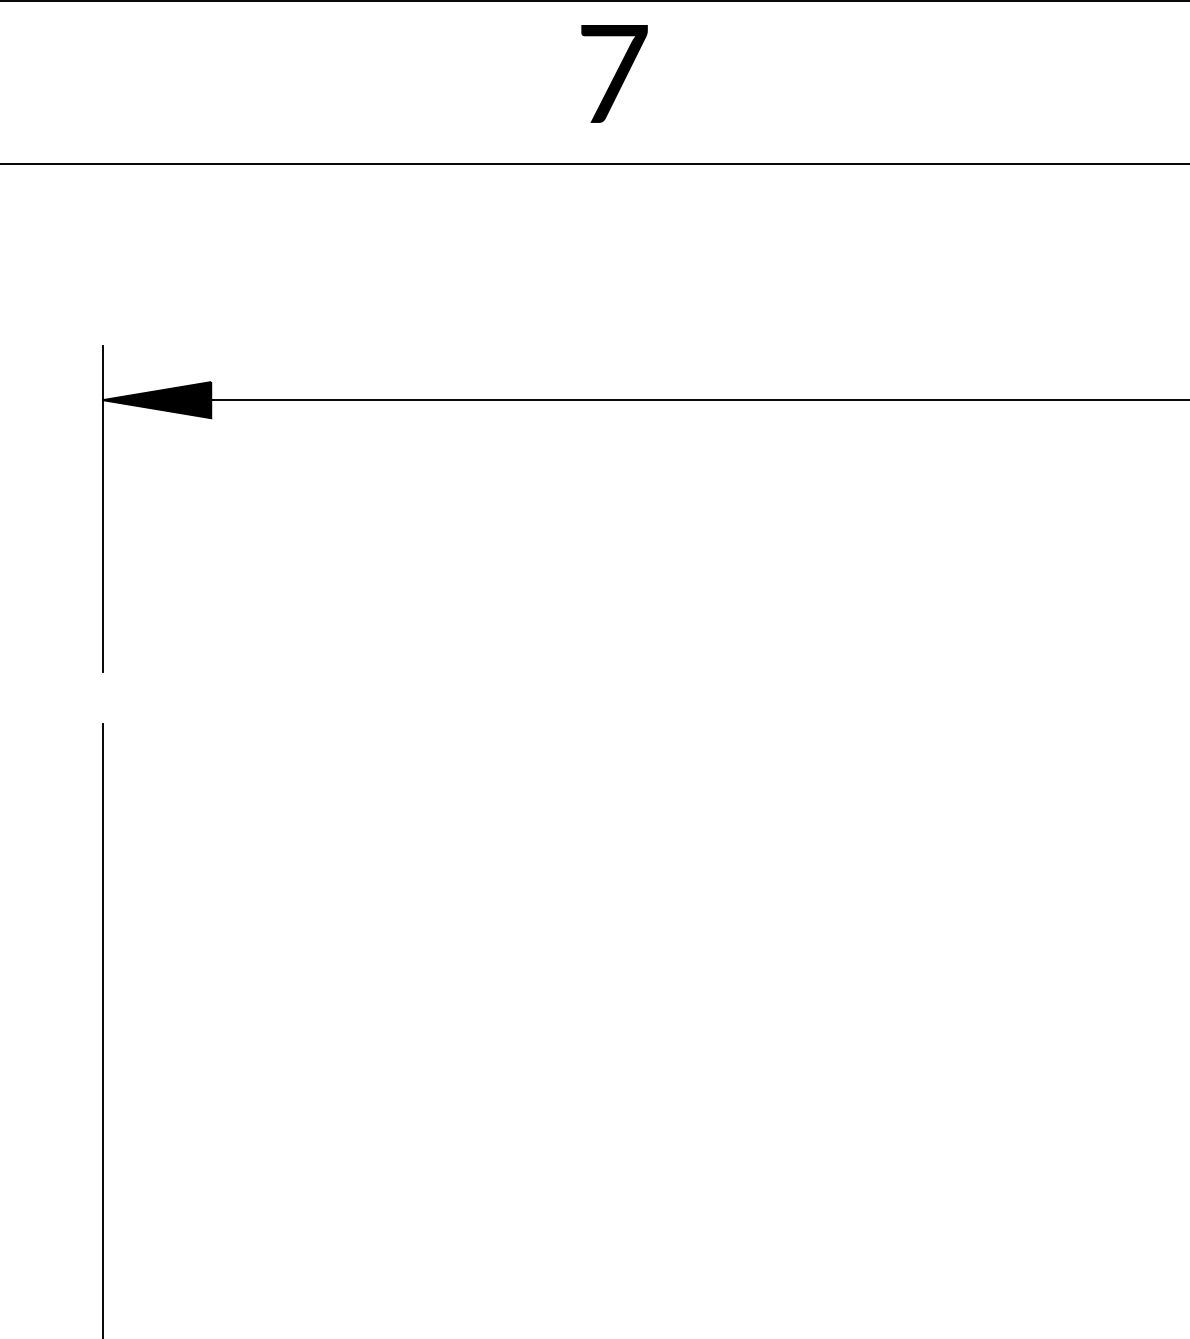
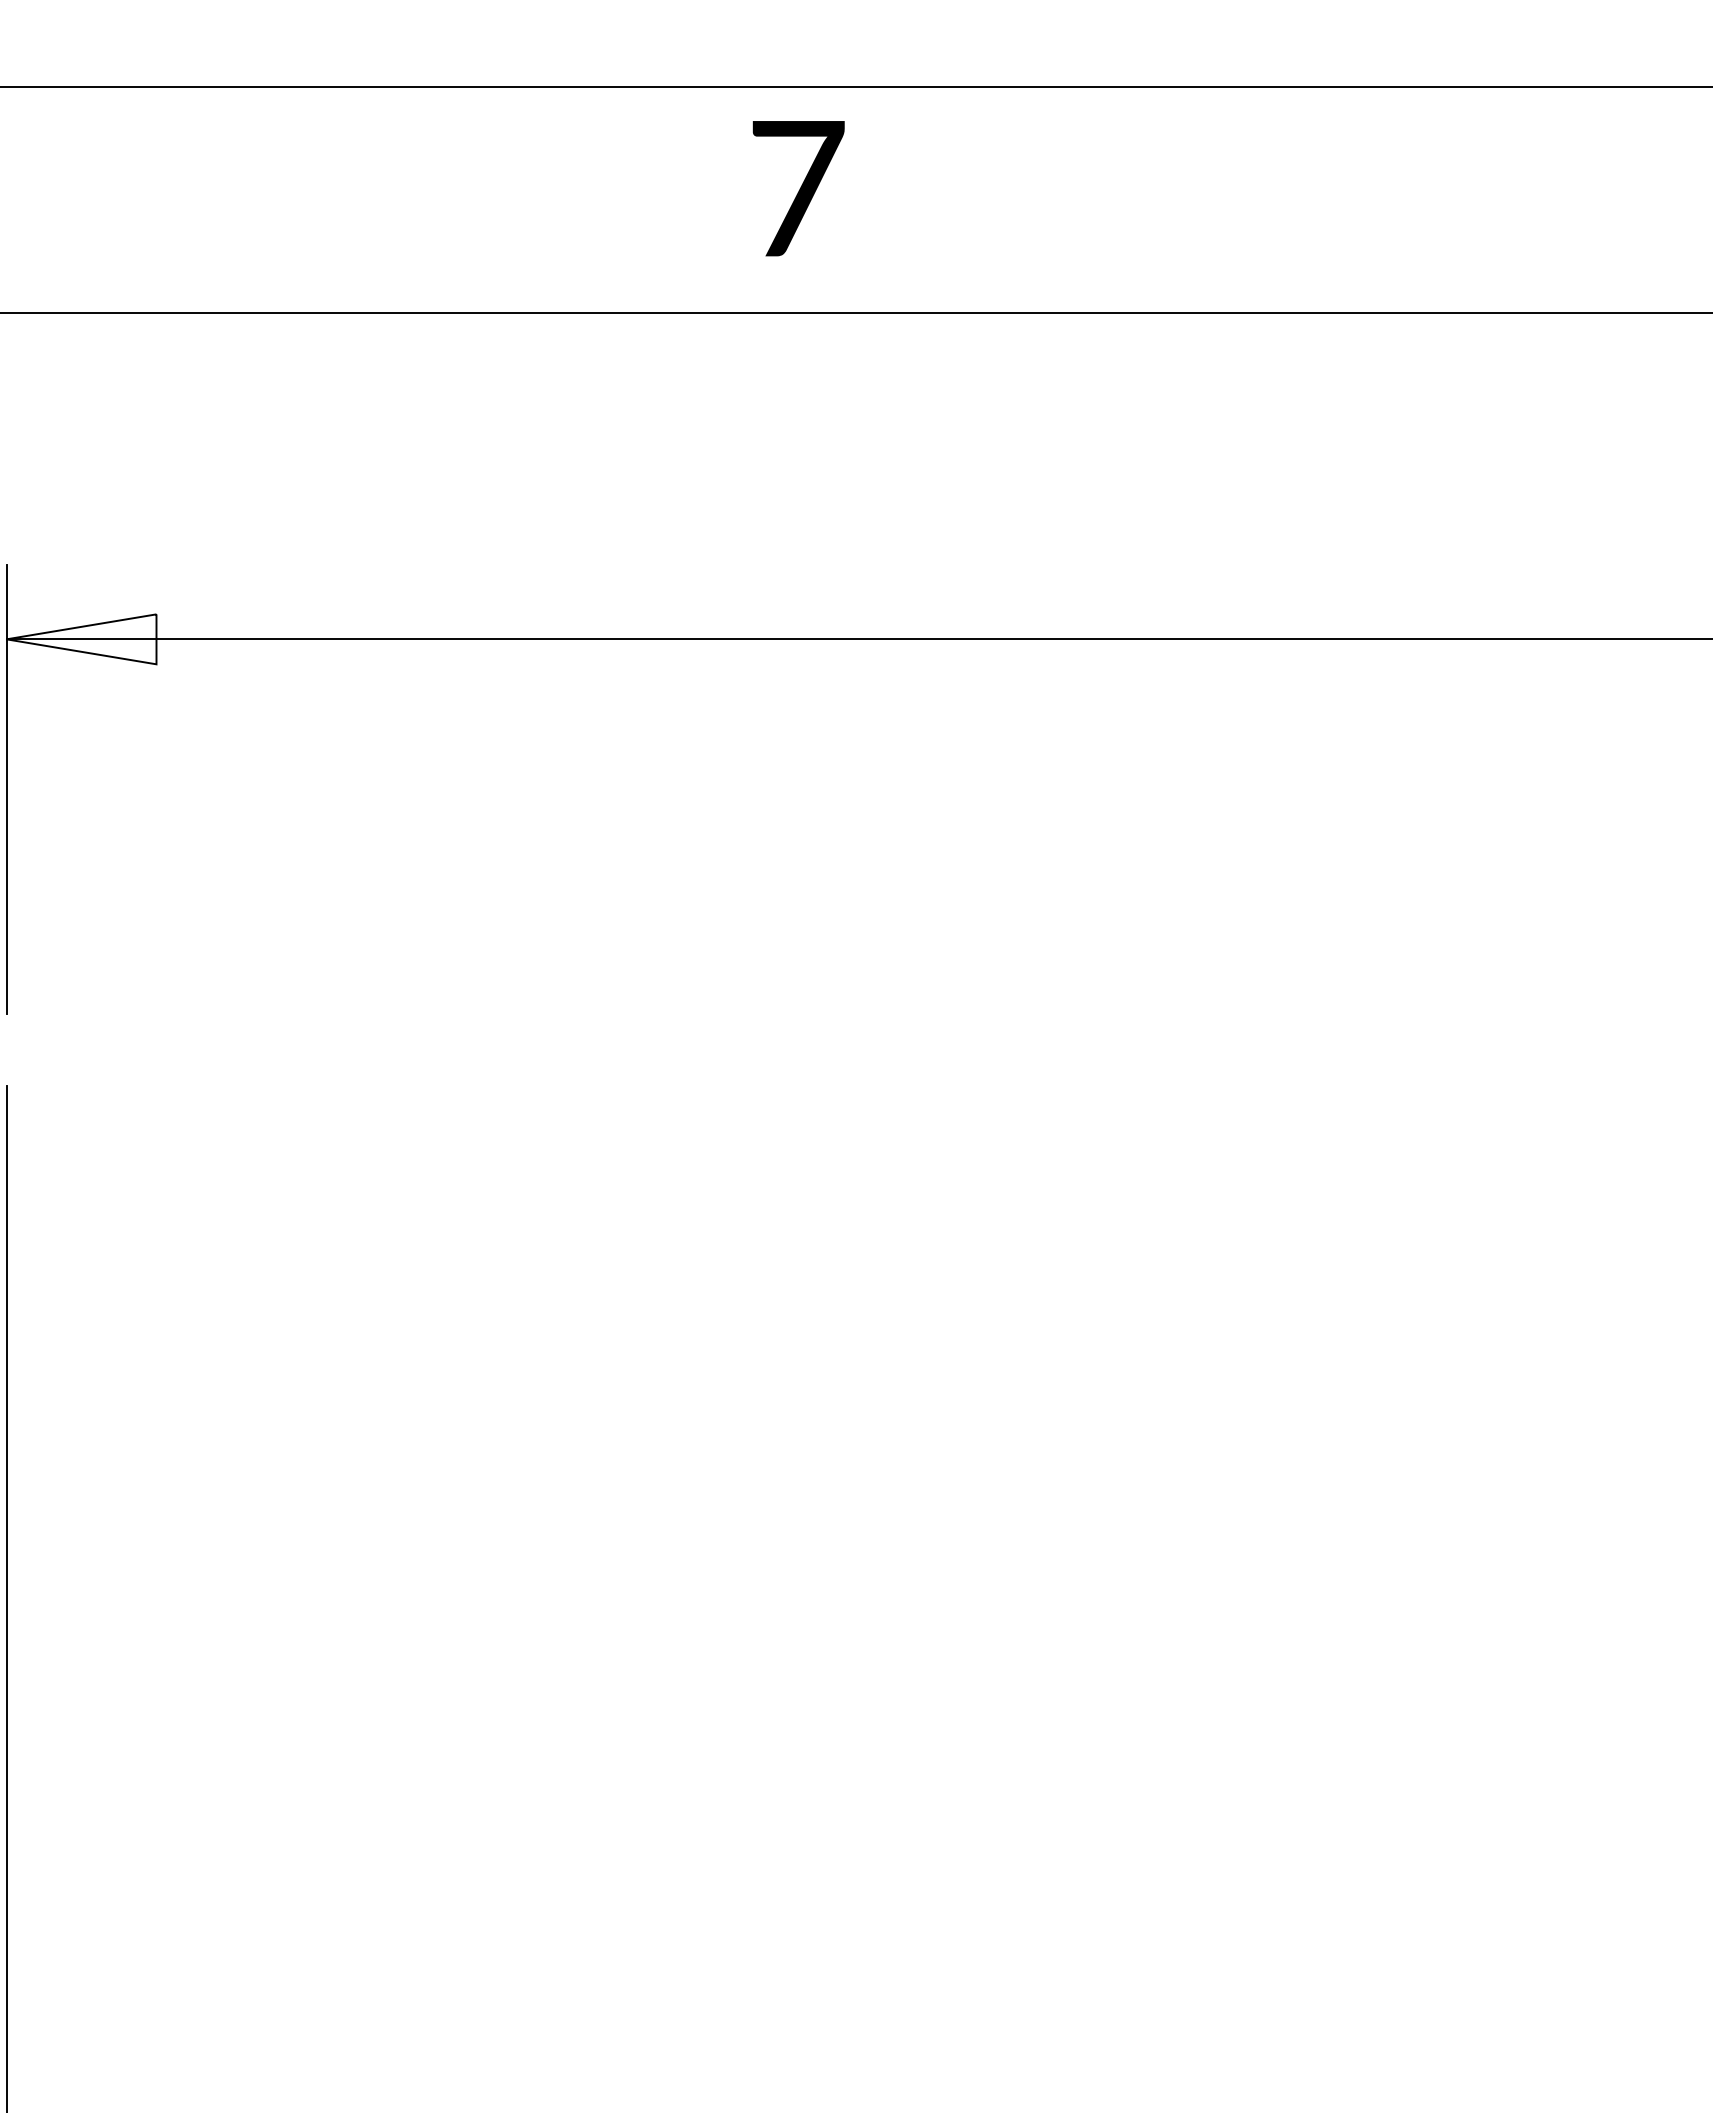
text: (614, 73) -> (798, 188), moved
fill: (156, 400) -> (81, 639), removed

